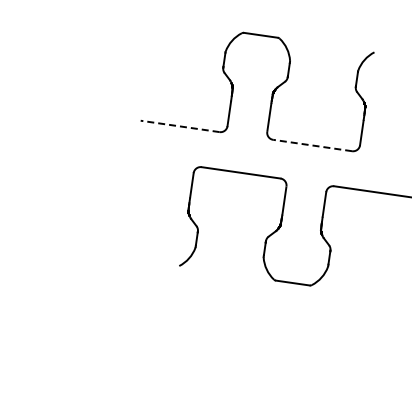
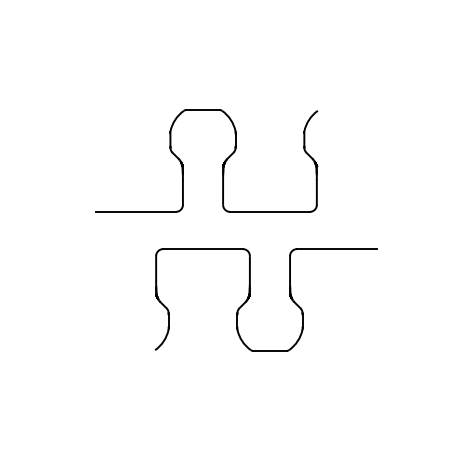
line: (180, 126) -> (136, 211), dashed -> solid
line: (312, 145) -> (269, 211), dashed -> solid

